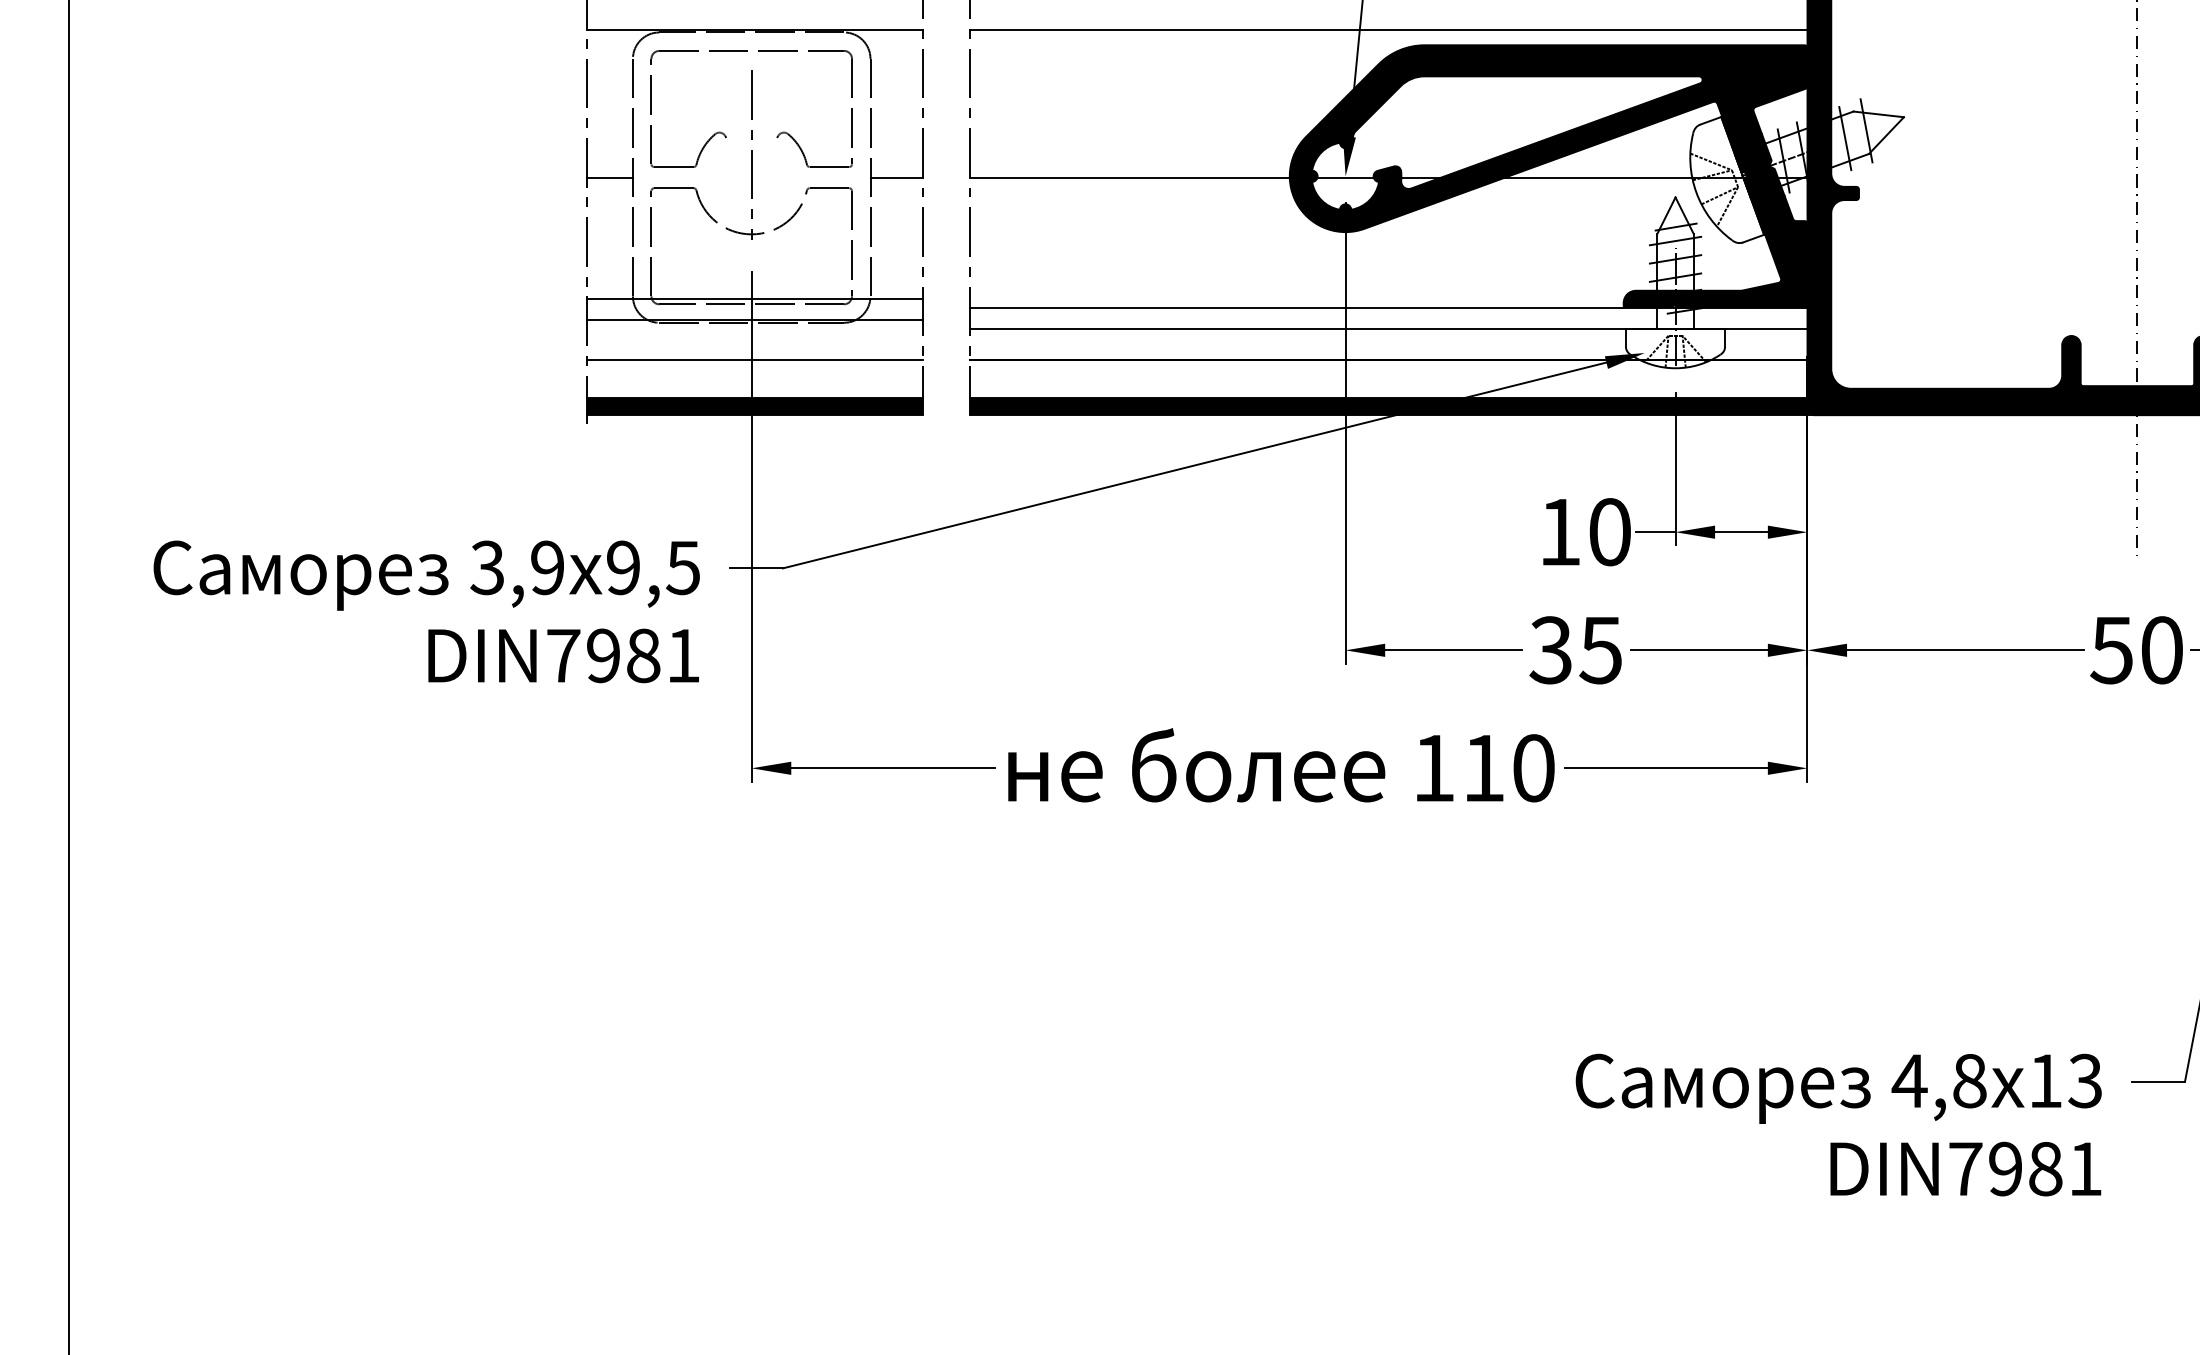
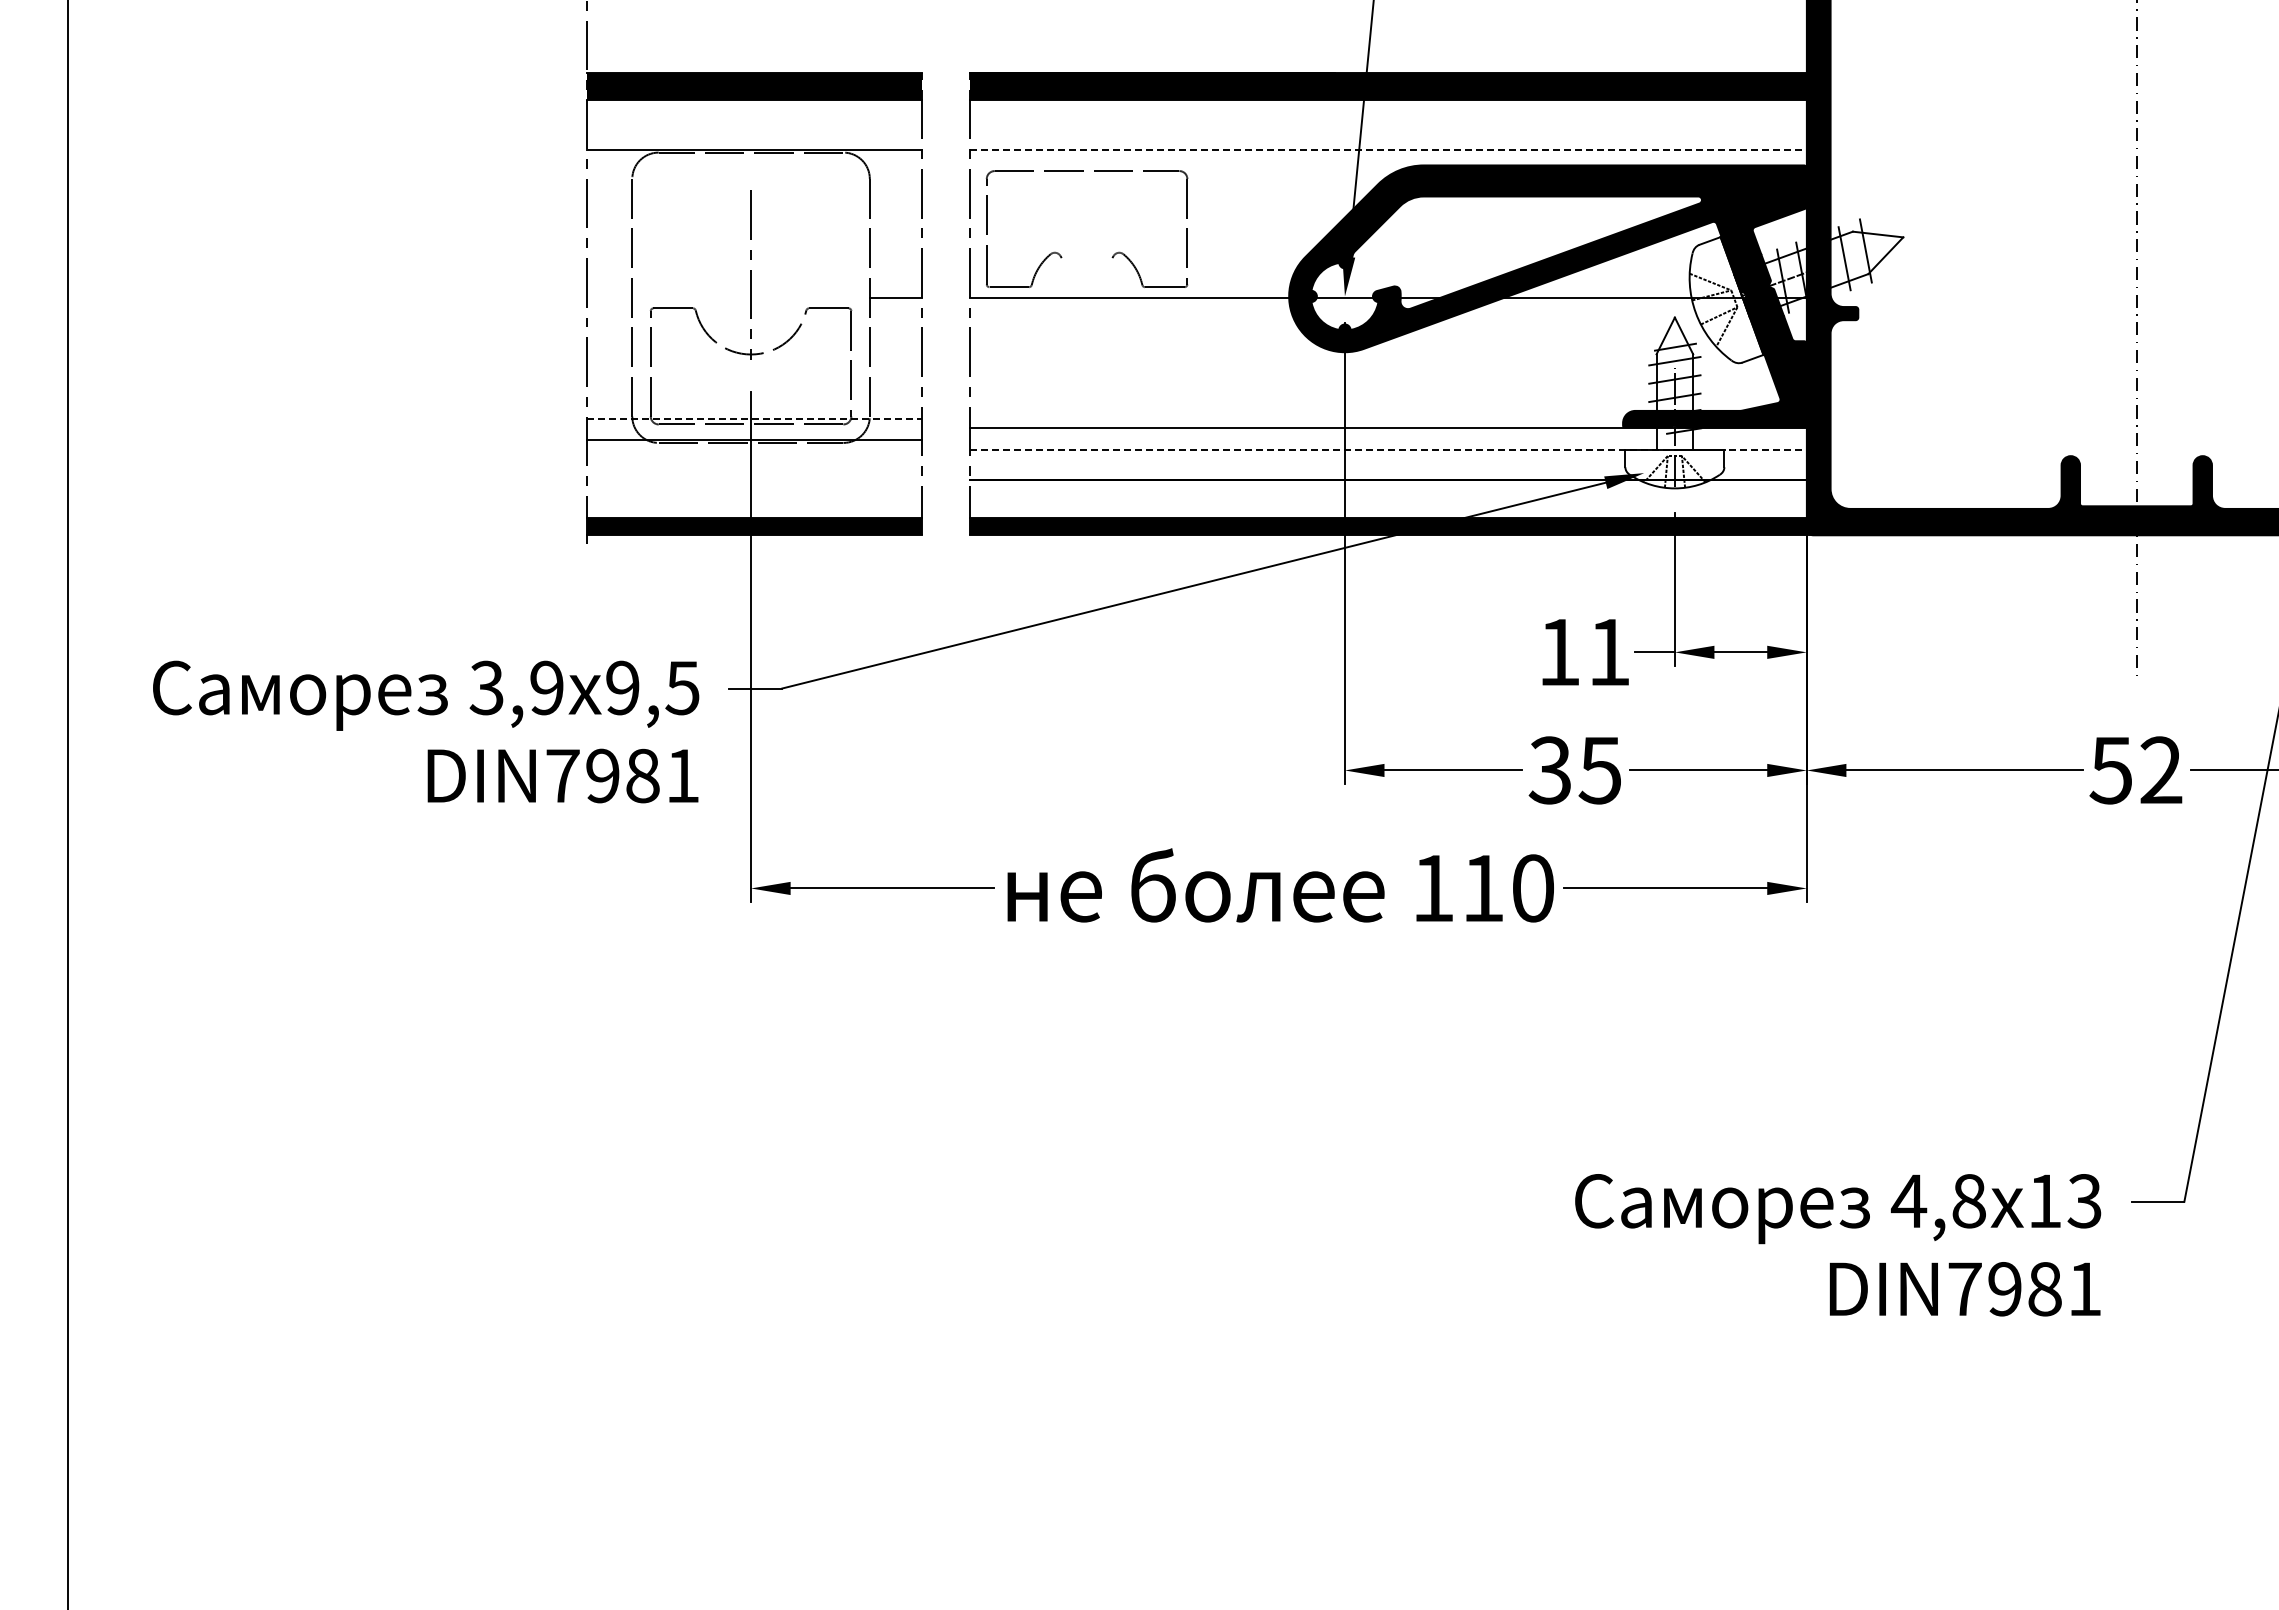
line: (1389, 29) -> (1388, 149), solid -> dashed
part: (725, 134) -> (1060, 254), moved
line: (610, 177) -> (609, 297), removed
line: (755, 299) -> (754, 419), solid -> dashed
line: (1389, 329) -> (1388, 449), solid -> dashed
line: (755, 359) -> (754, 479), removed
text: (1610, 532) -> (1609, 652), 10 -> 11
text: (2162, 650) -> (2161, 770), 50 -> 52

